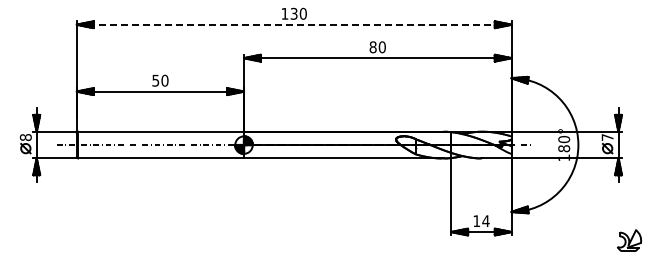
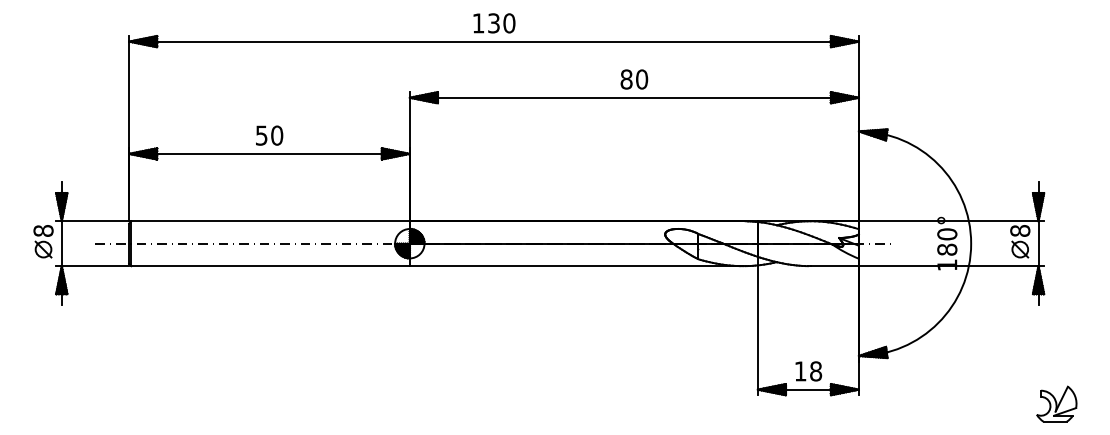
line: (294, 24) -> (494, 41), dashed -> solid
text: (607, 137) -> (1020, 230), 7 -> 8
text: (485, 221) -> (815, 371), 14 -> 18

